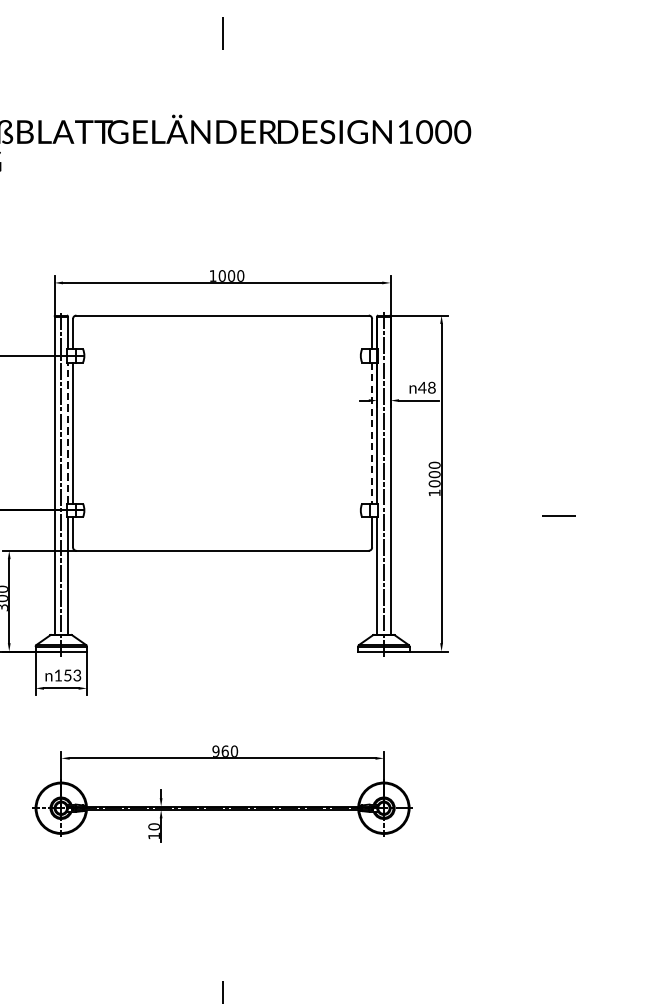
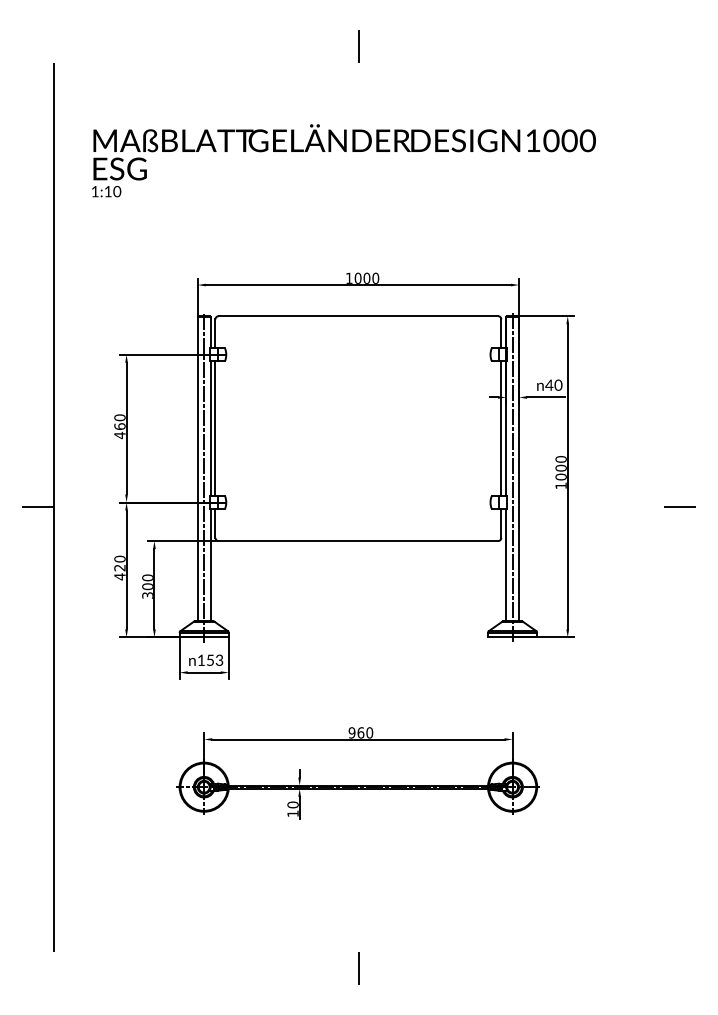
text: (431, 388) -> (558, 385), 48 -> 40
line: (67, 433) -> (210, 428), dashed -> solid
line: (372, 434) -> (501, 429), dashed -> solid

